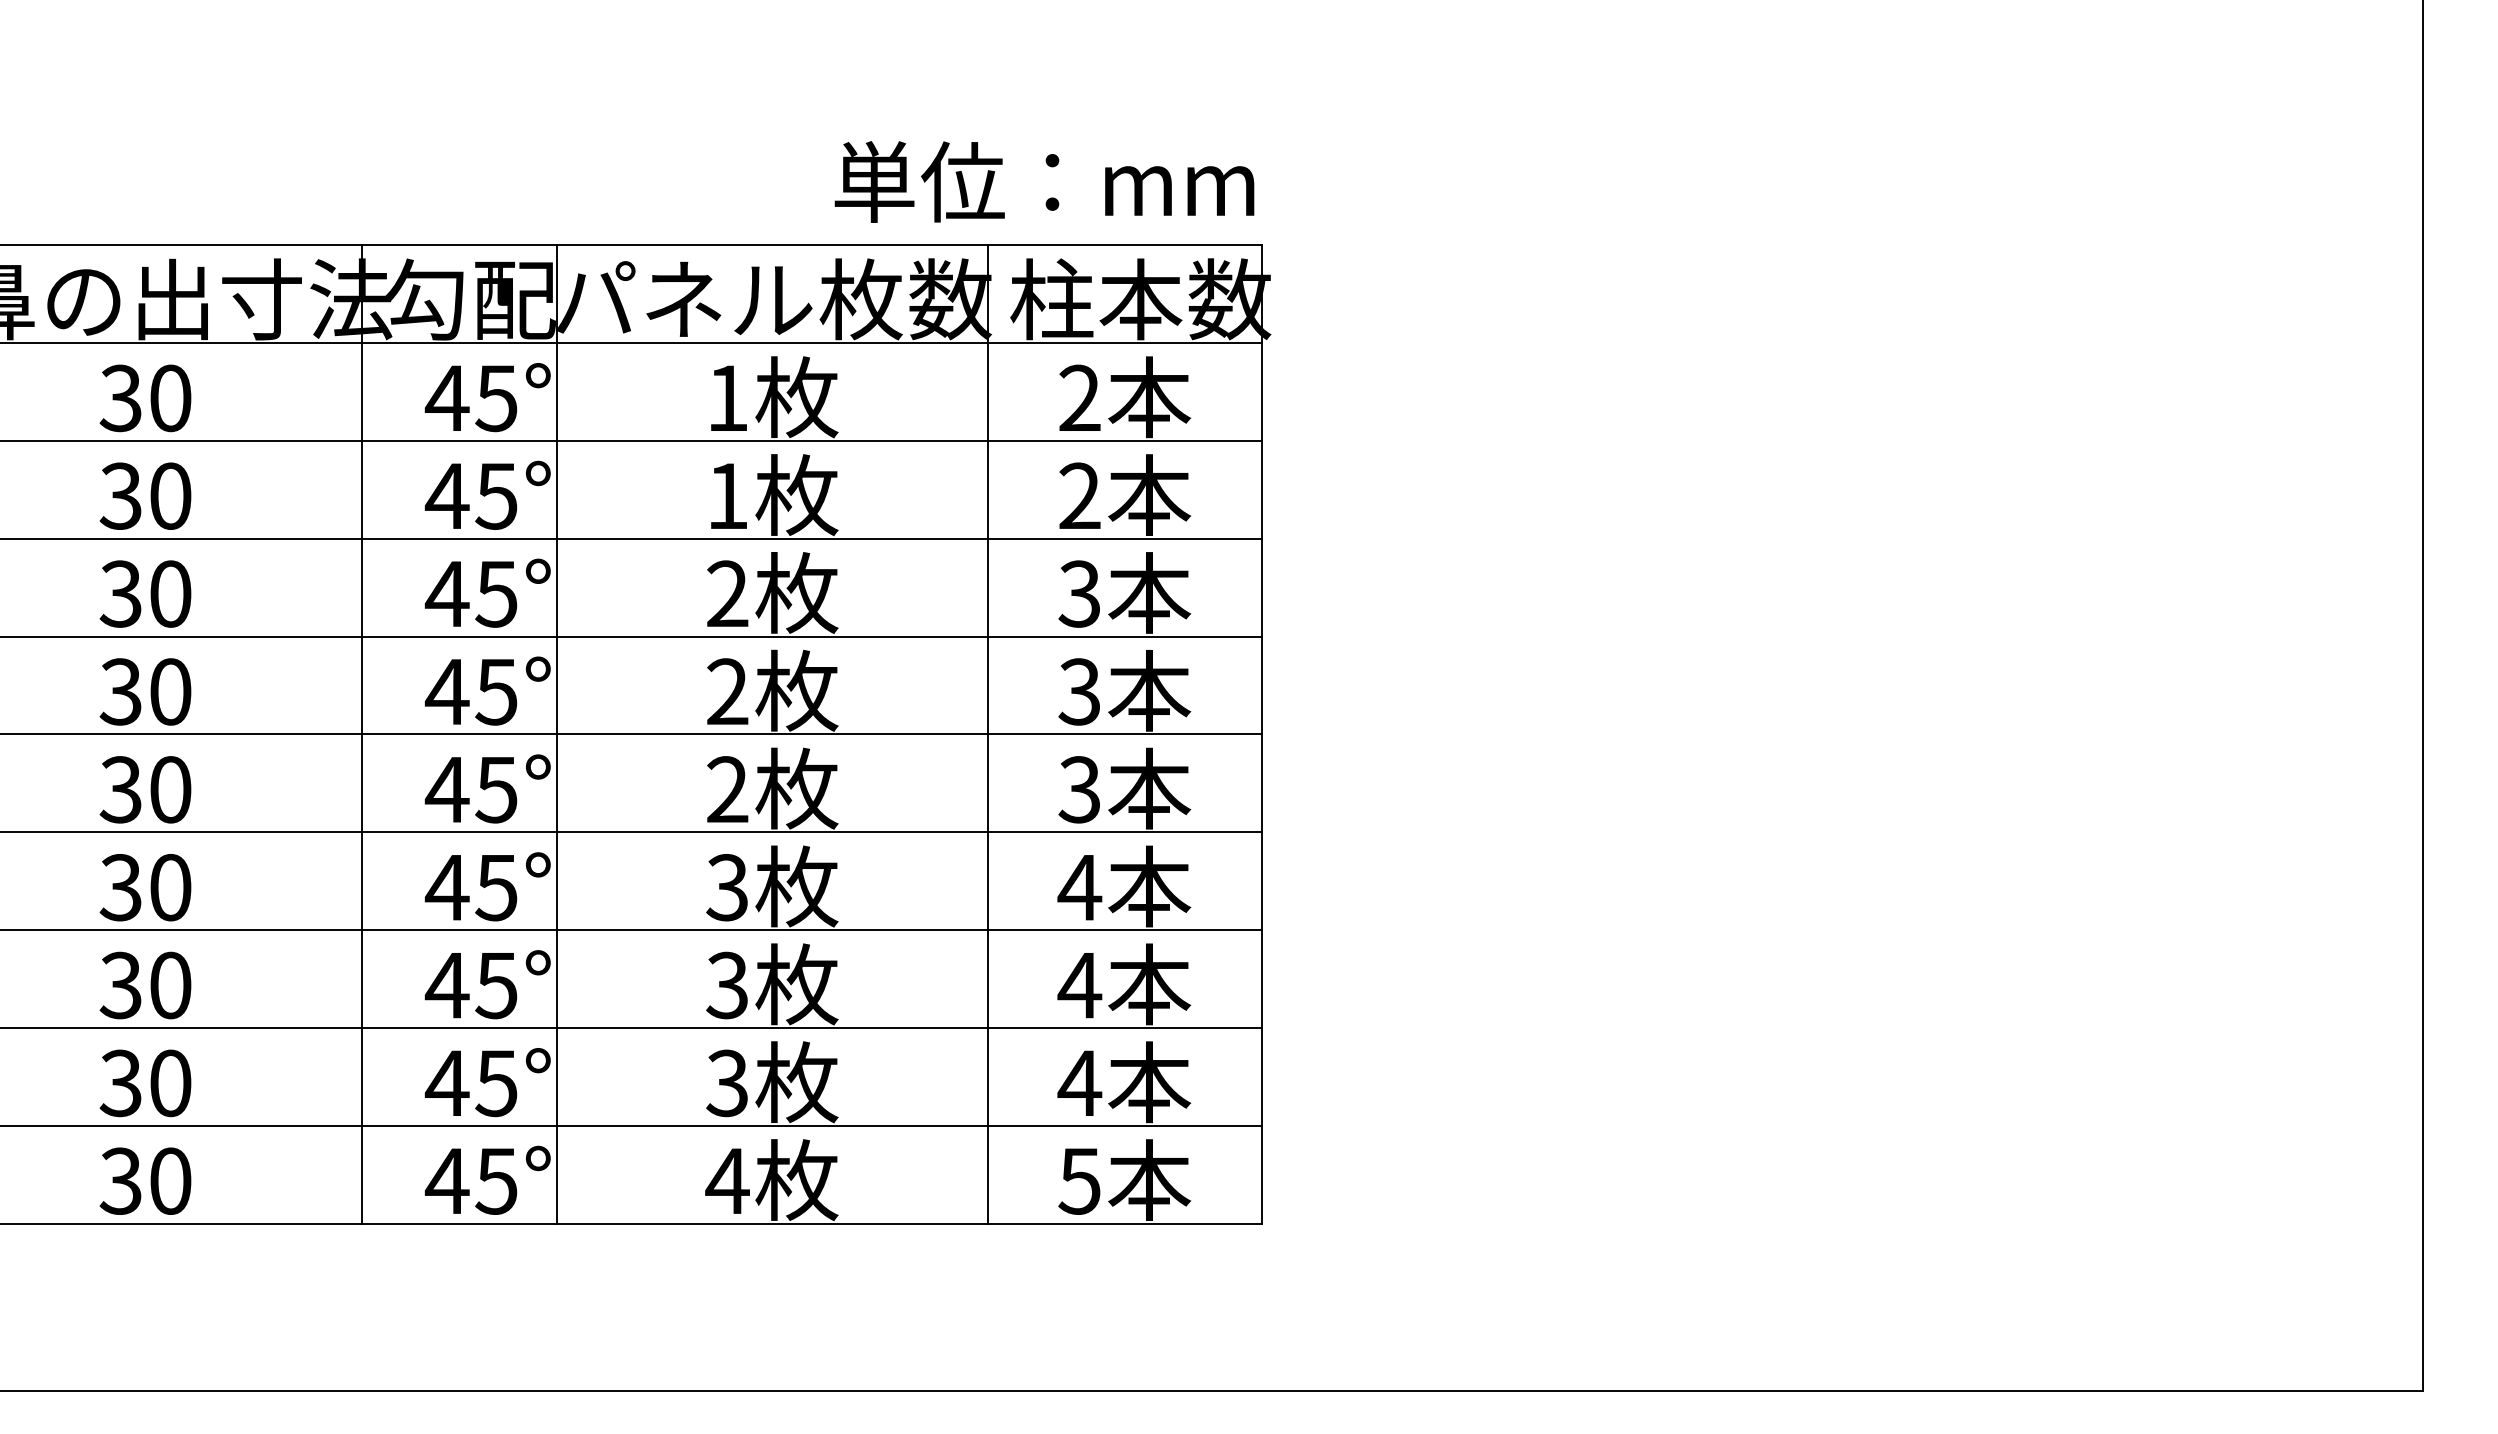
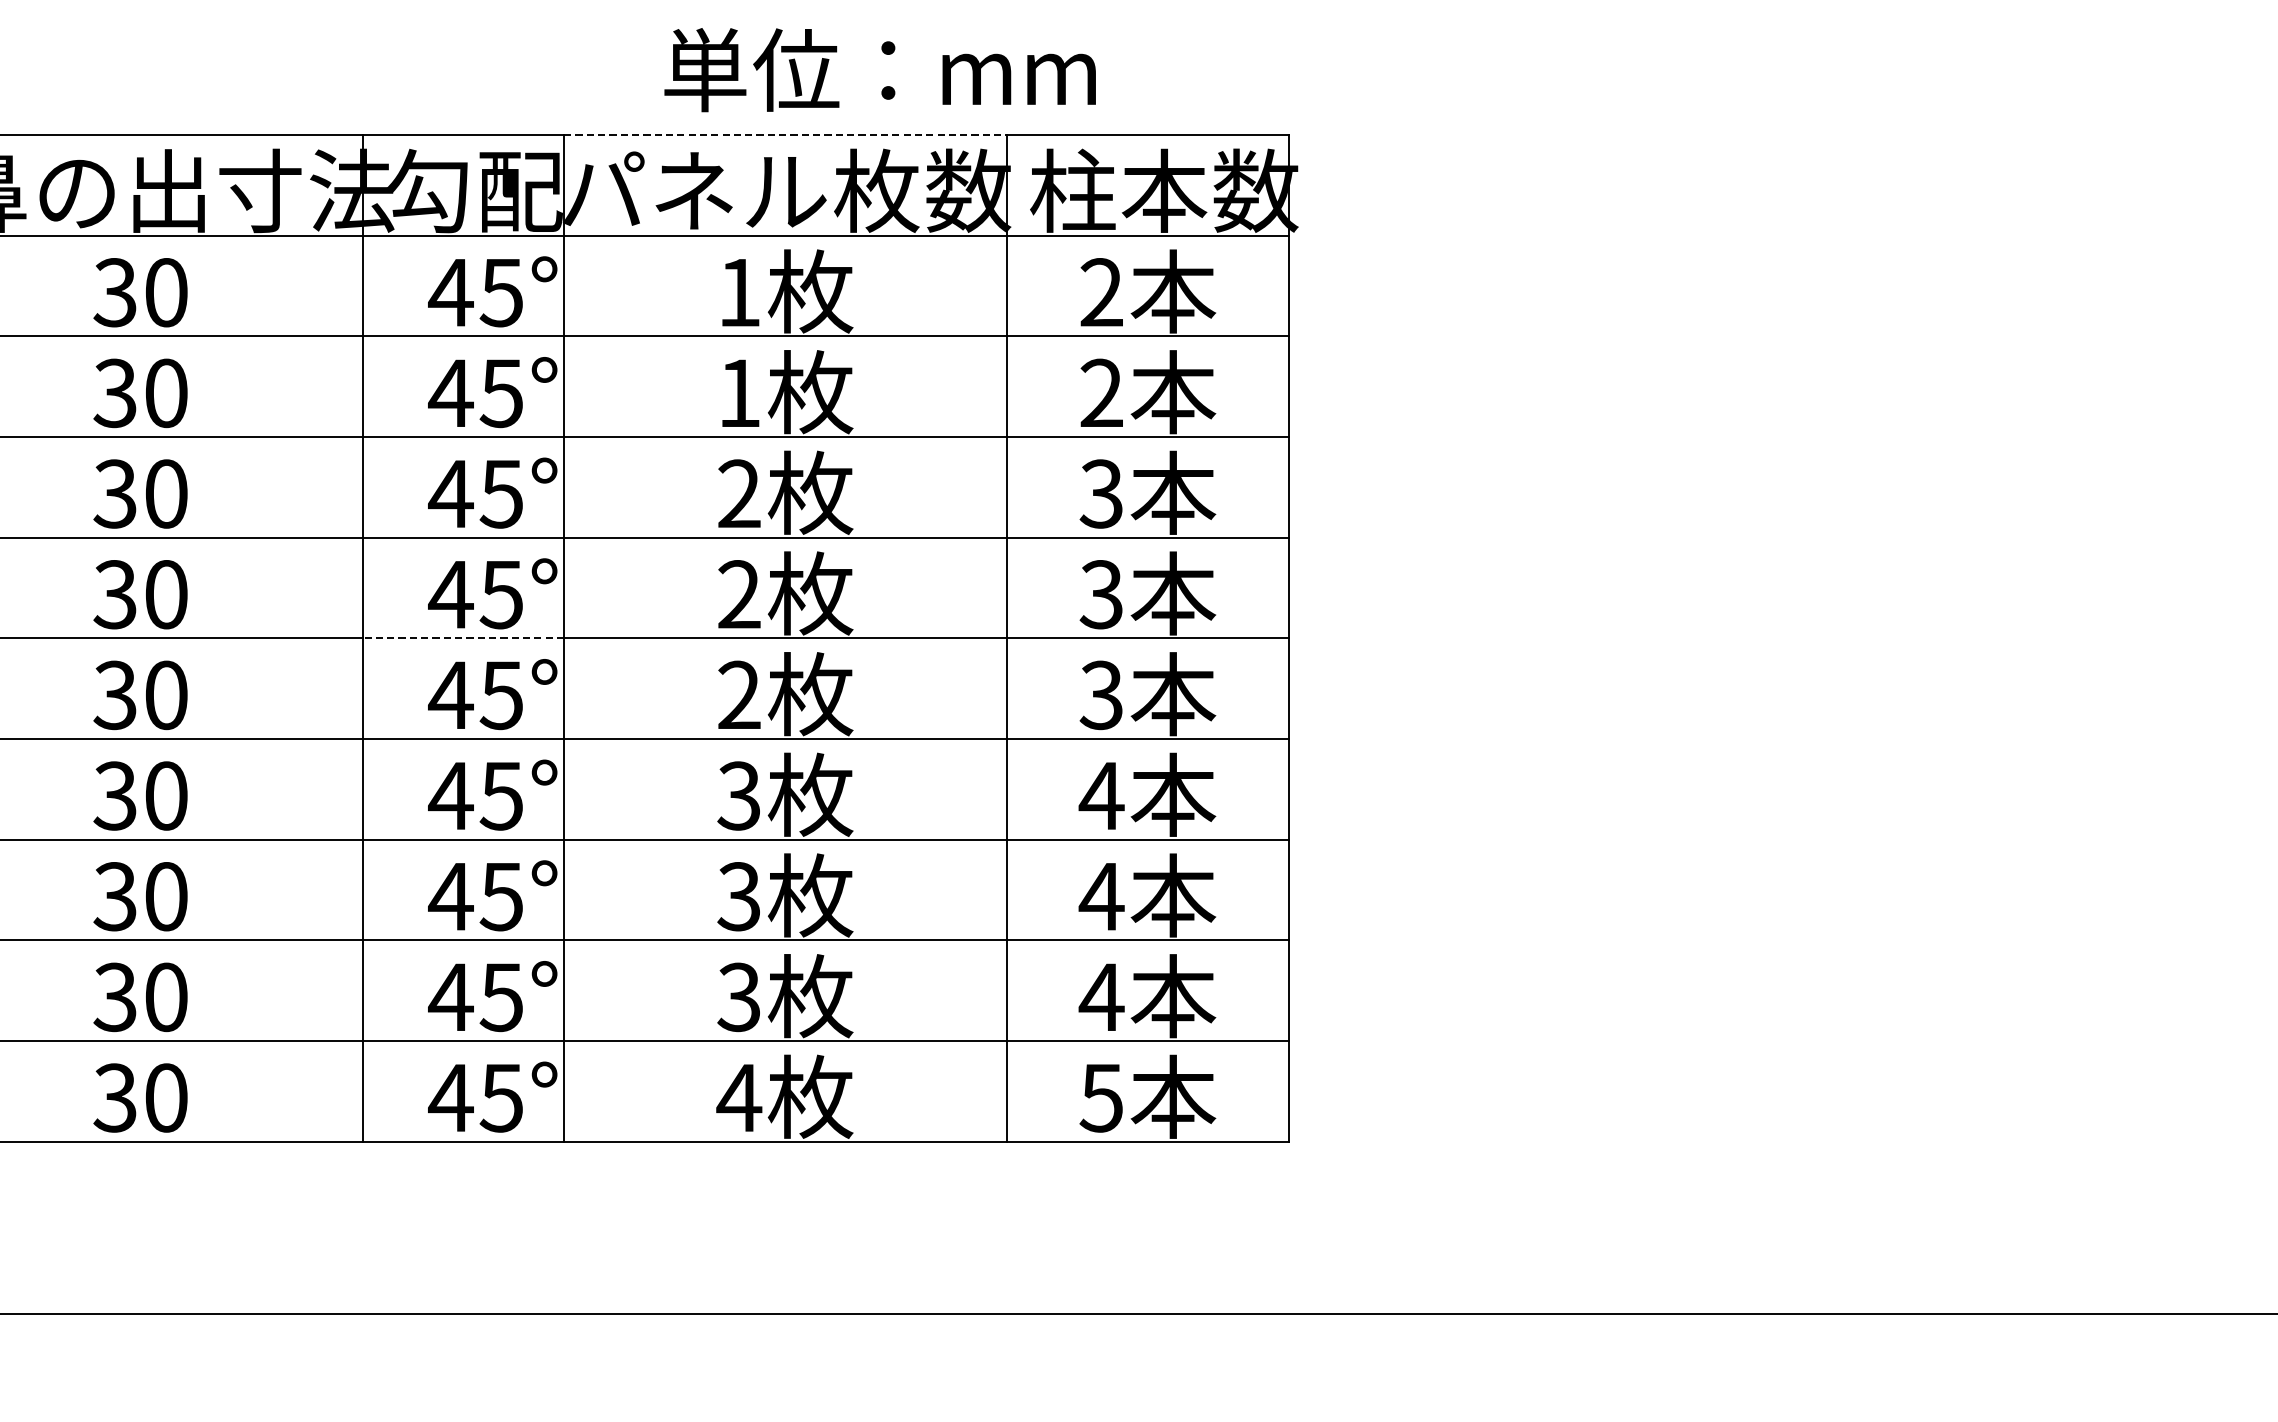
text: (1044, 181) -> (880, 69), moved
line: (773, 245) -> (786, 135), solid -> dashed
line: (459, 734) -> (463, 638), solid -> dashed

